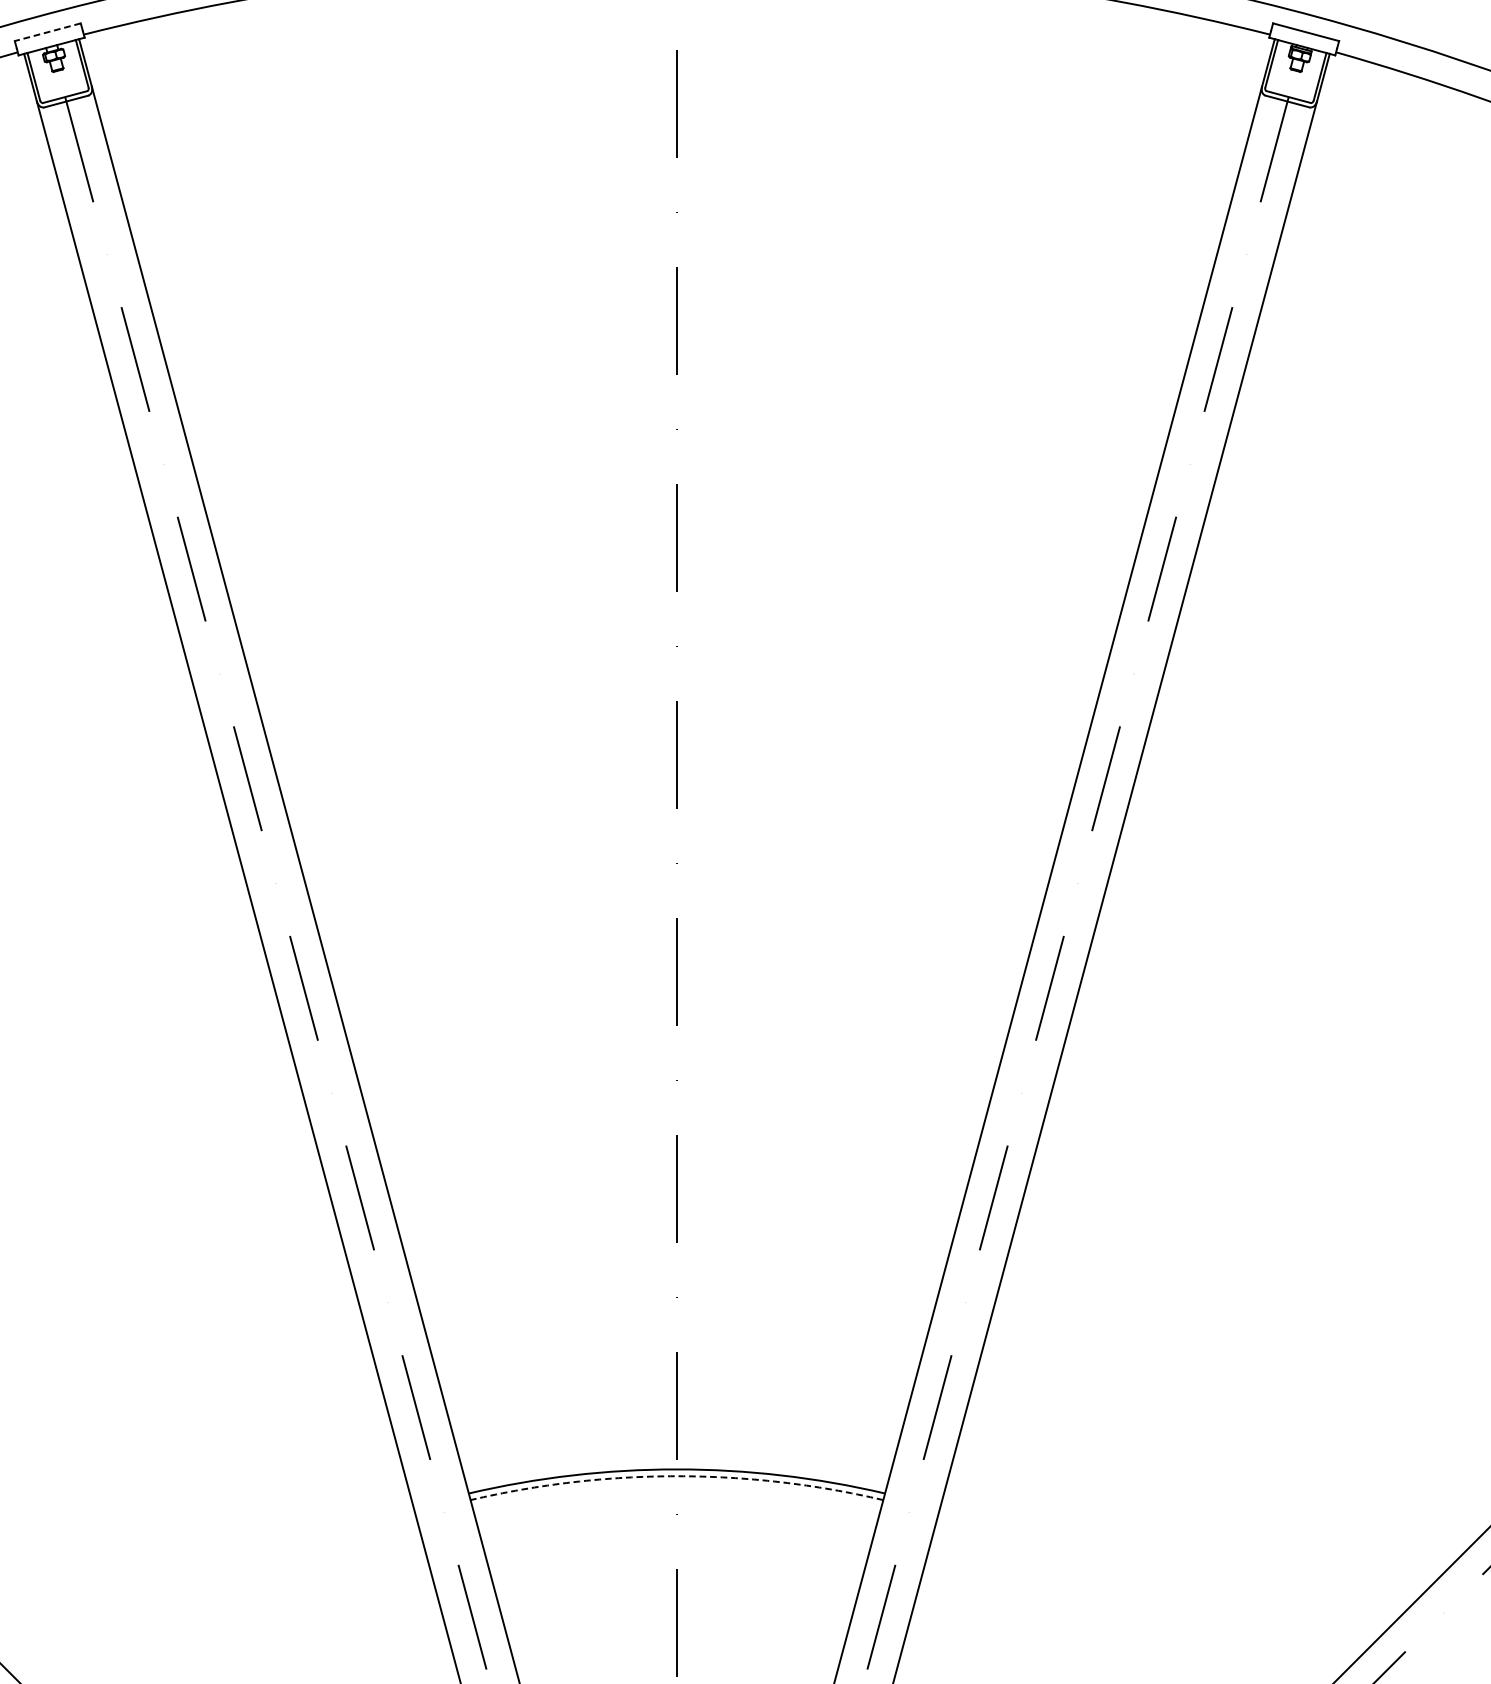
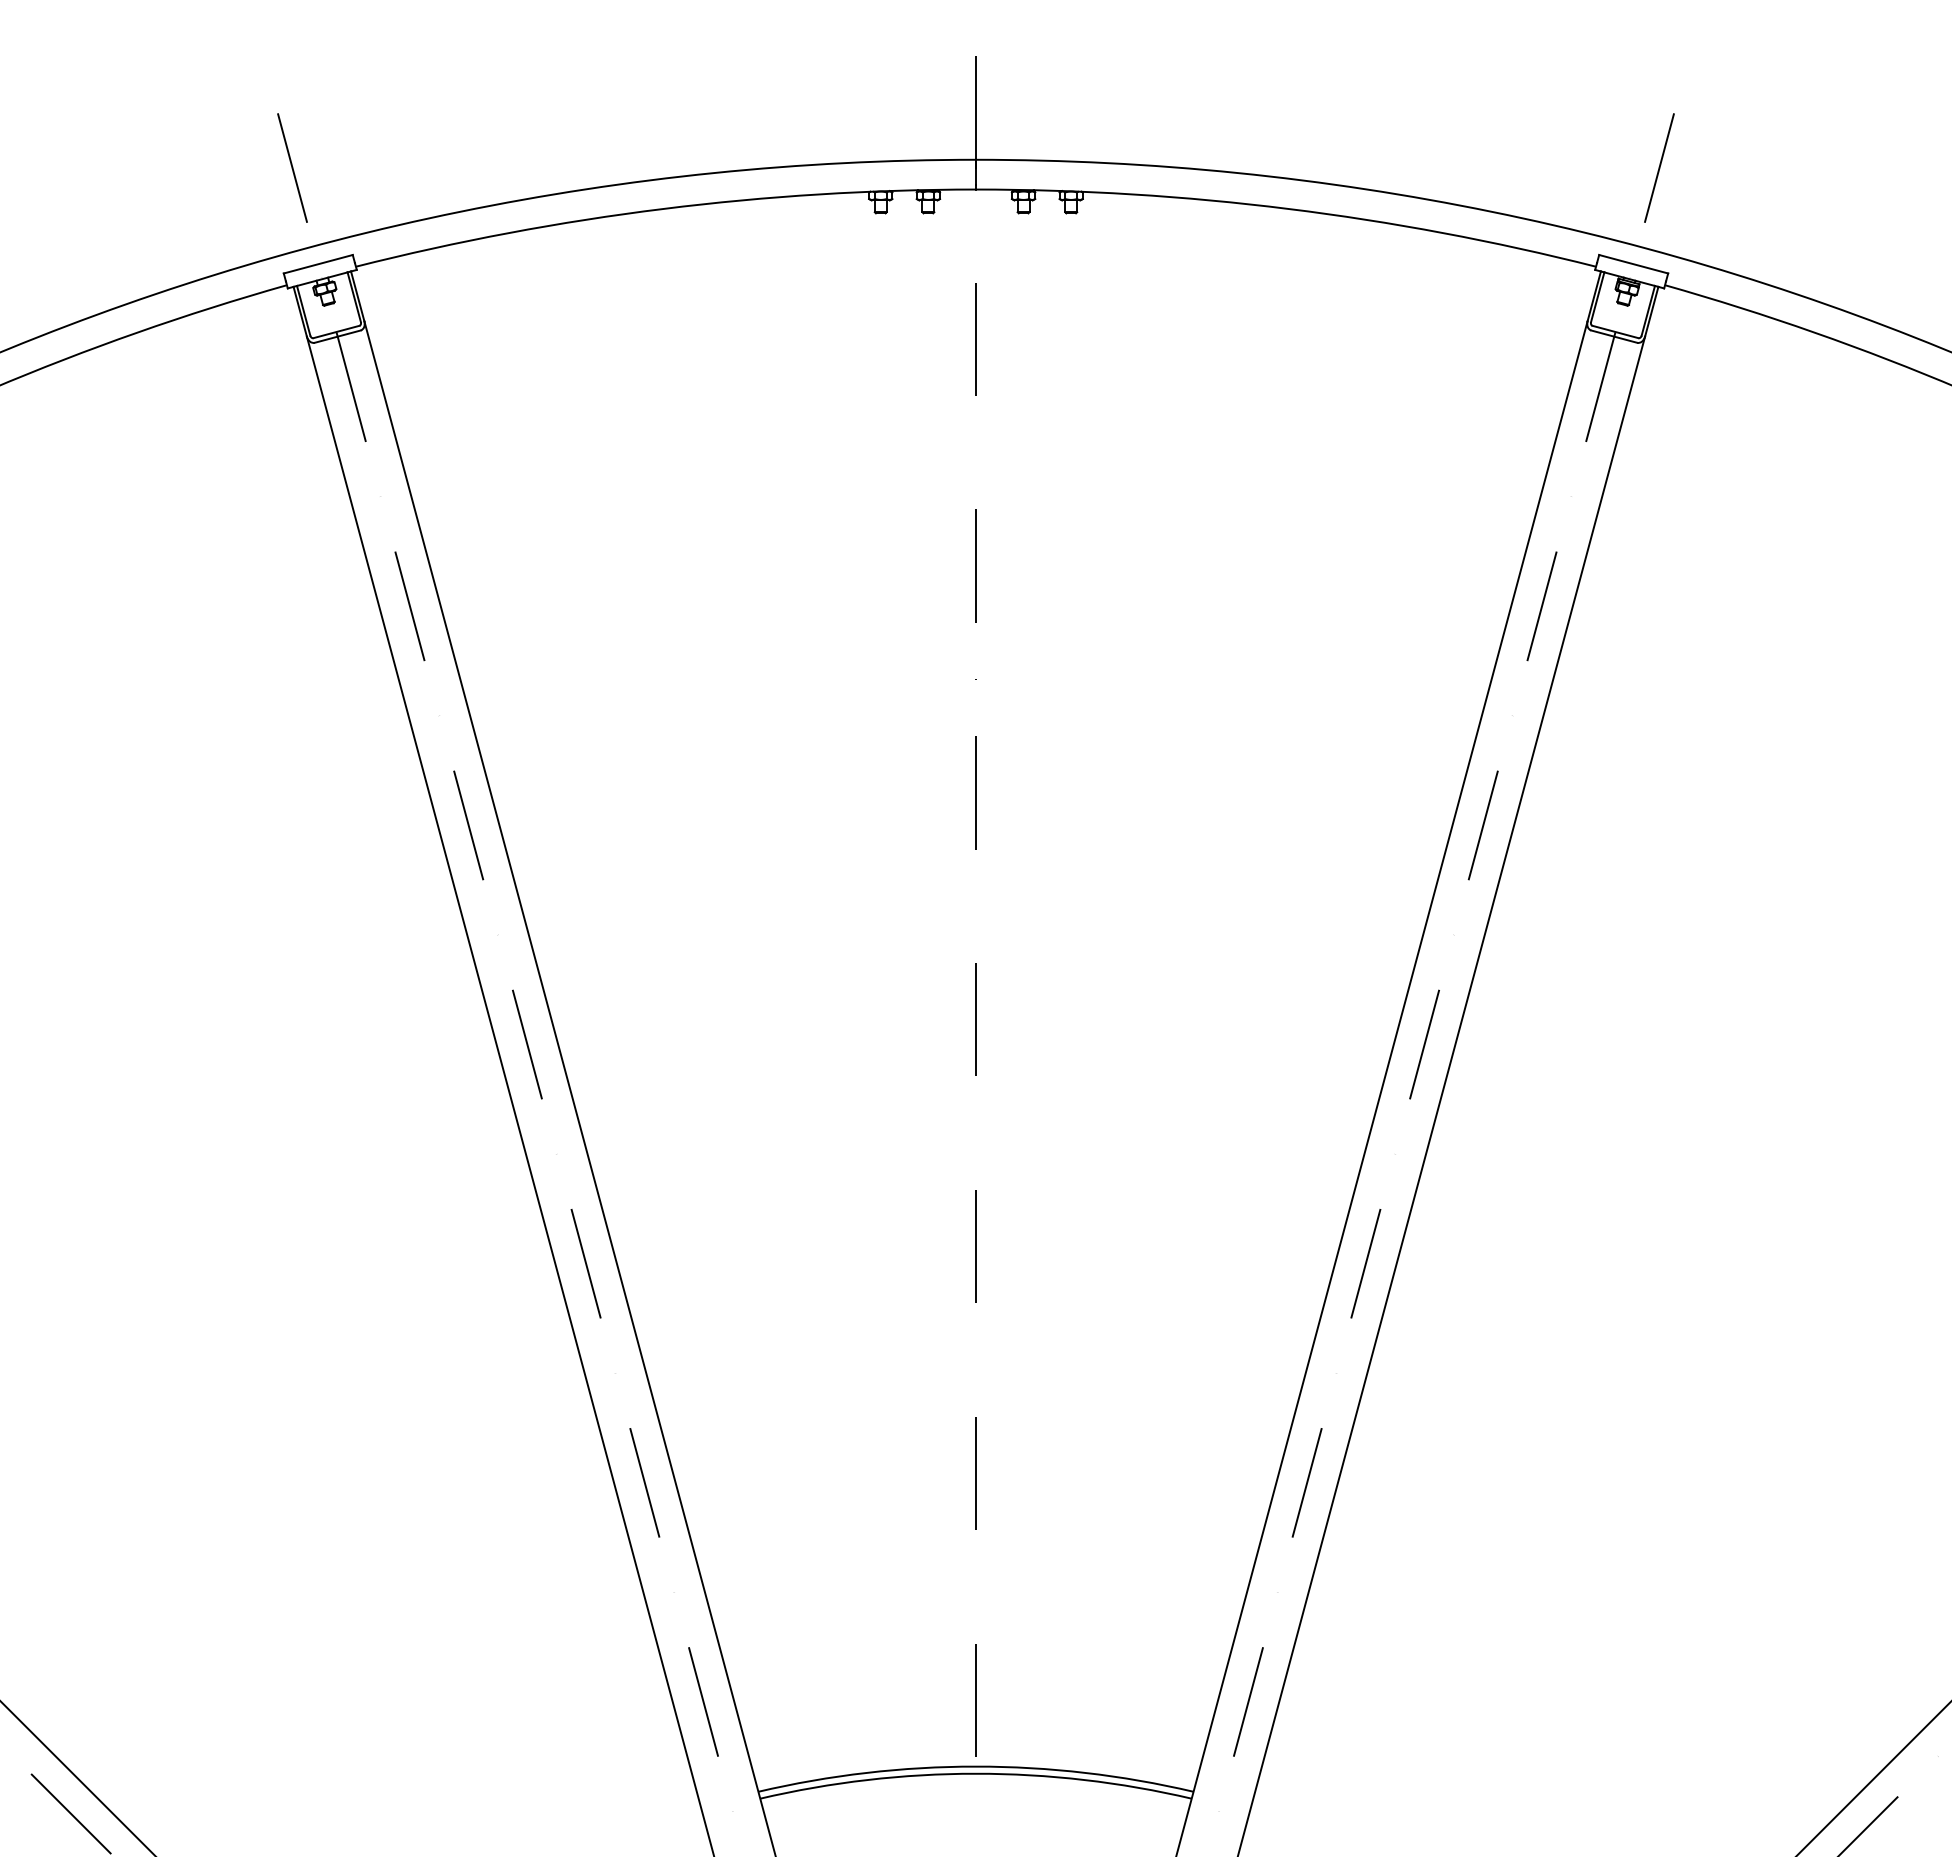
line: (48, 32) -> (318, 264), dashed -> solid
arc: (677, 1476) -> (976, 1773), dashed -> solid

